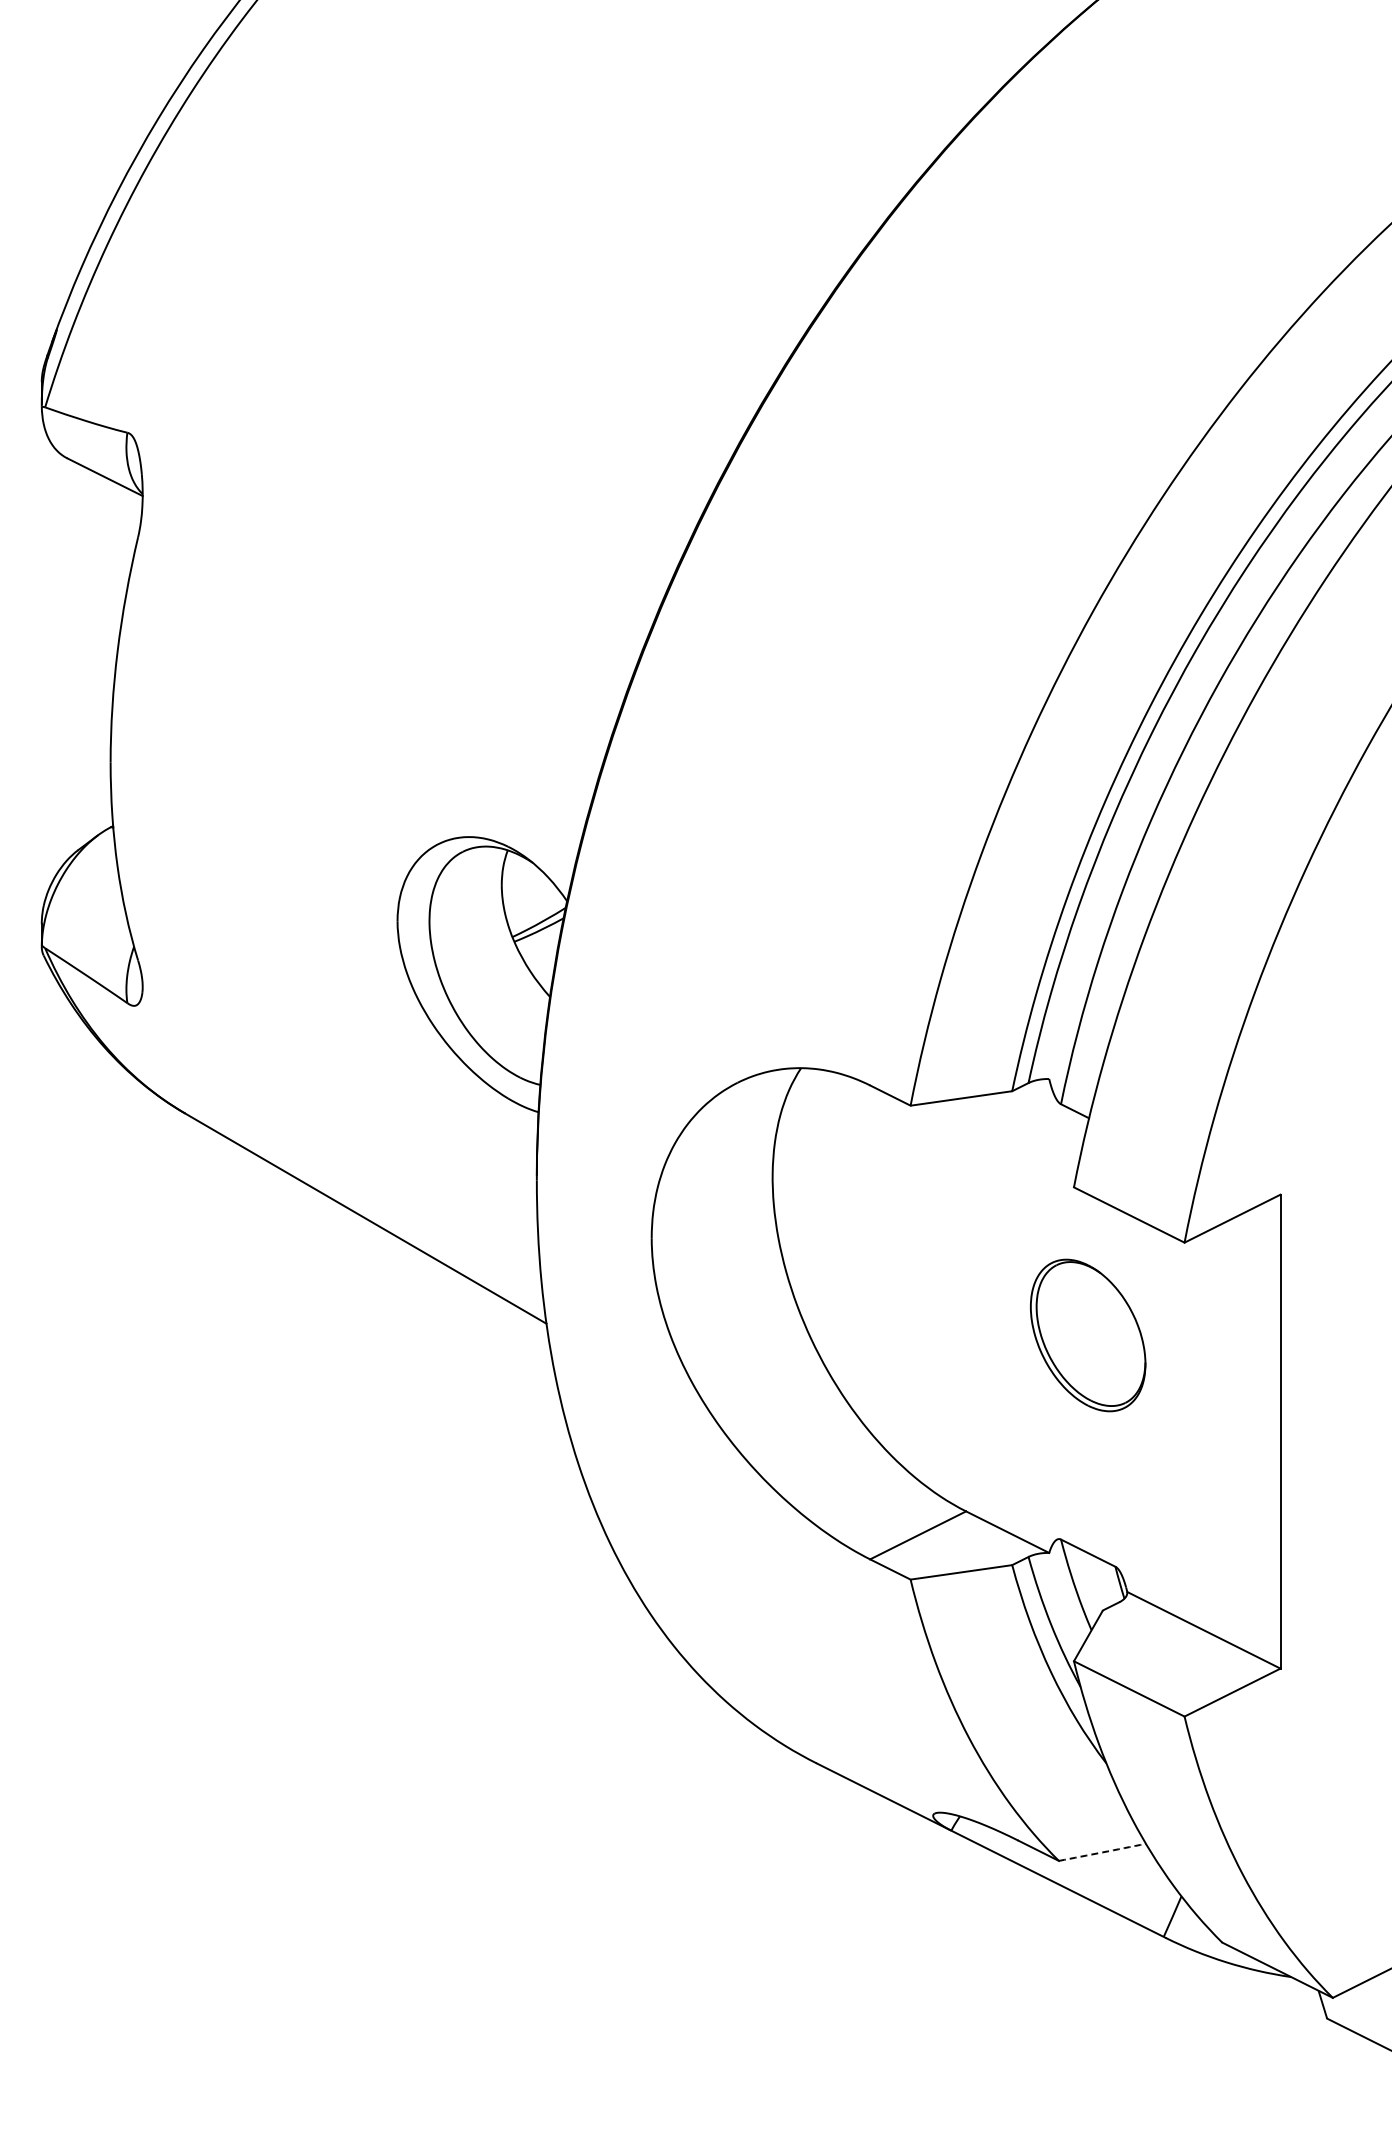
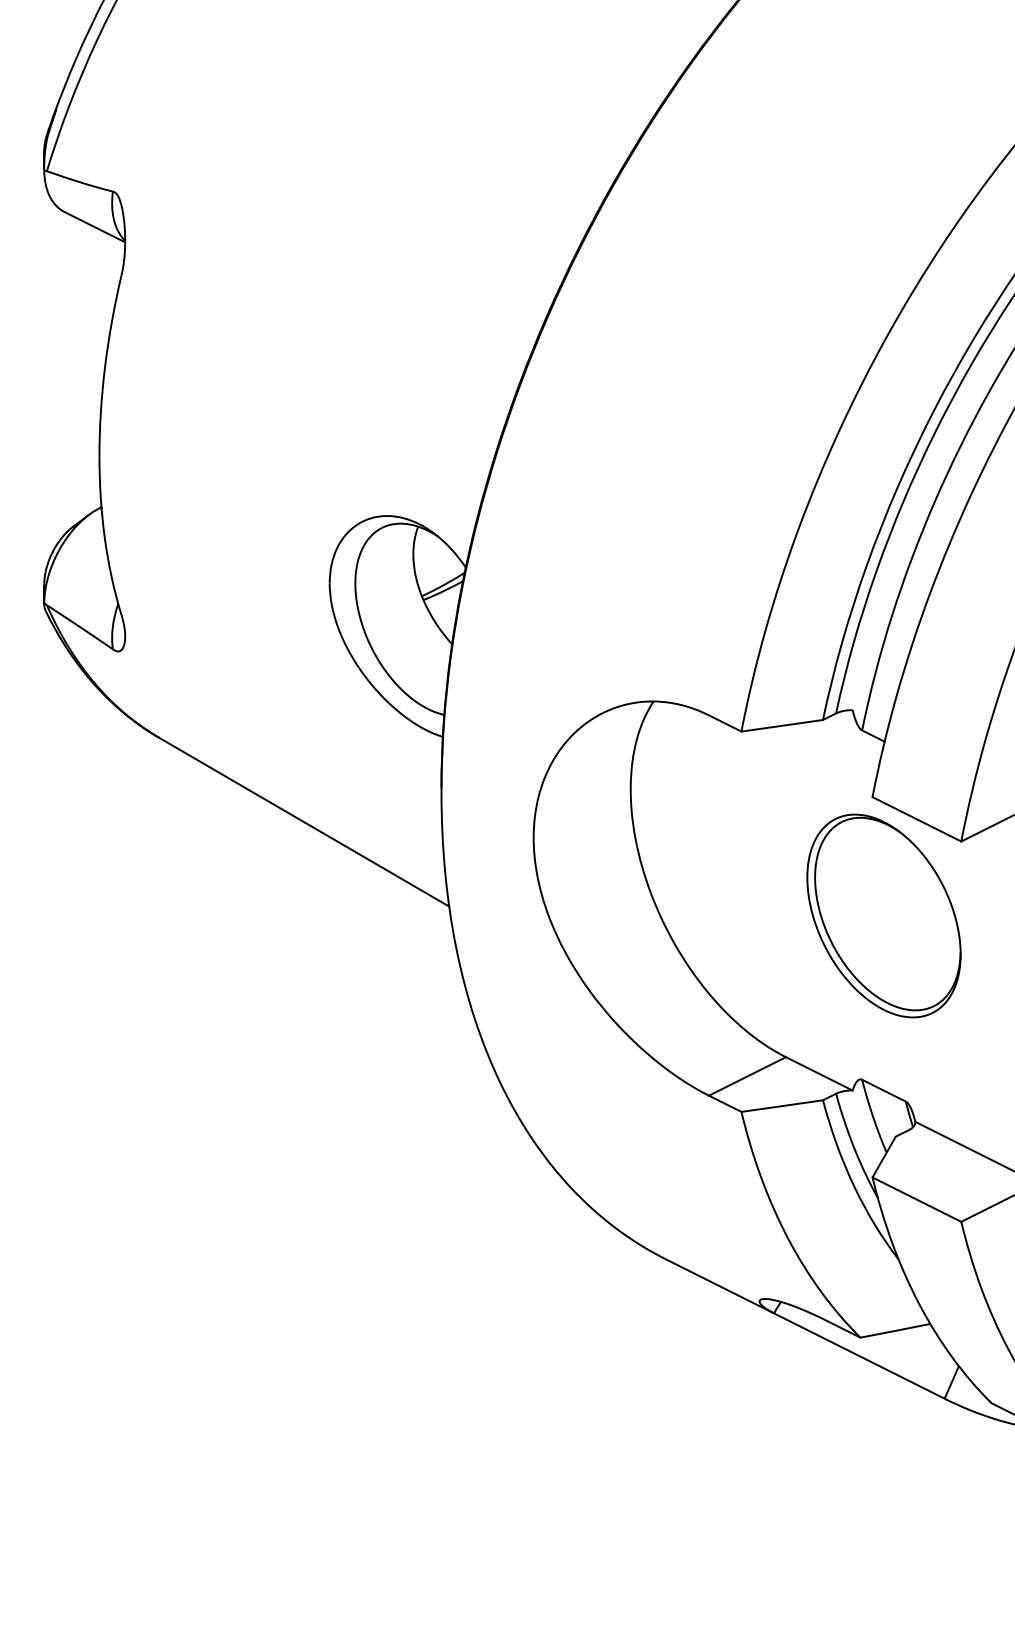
part: (1087, 1335) -> (883, 916), size x1.67
arc: (1102, 1852) -> (895, 1330), dashed -> solid

